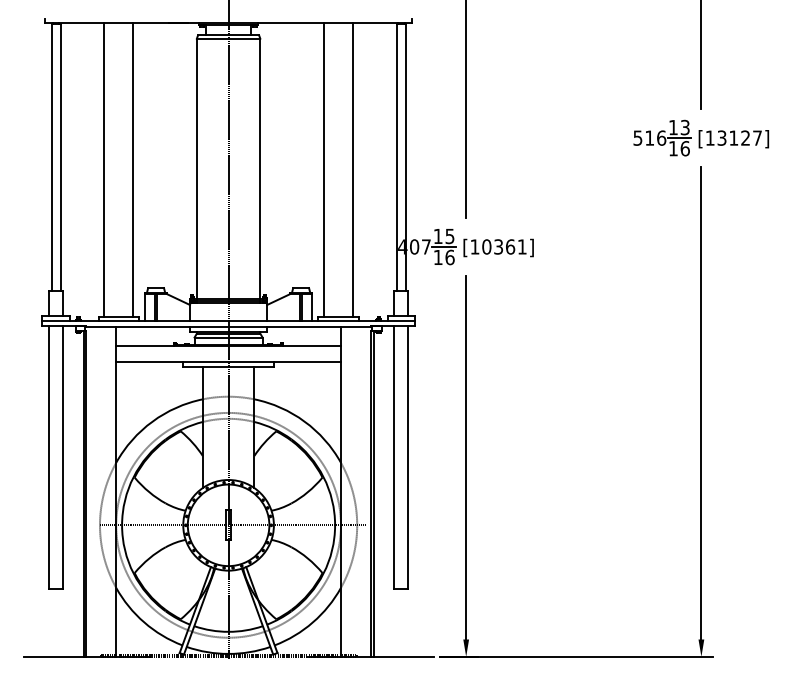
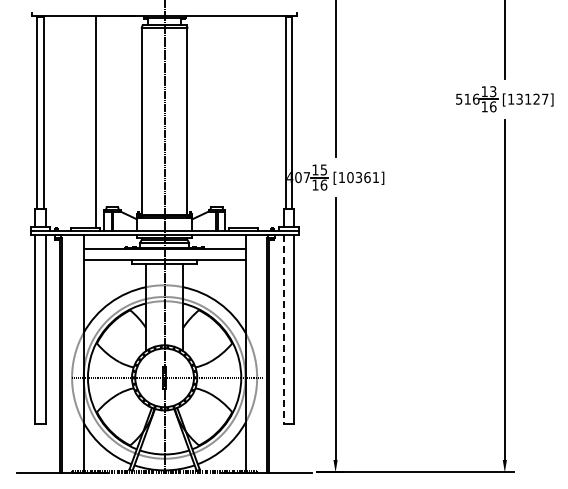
line: (104, 170) -> (75, 122), removed
line: (324, 170) -> (233, 122), removed
line: (353, 170) -> (254, 122), removed
line: (393, 458) -> (283, 329), solid -> dashed

